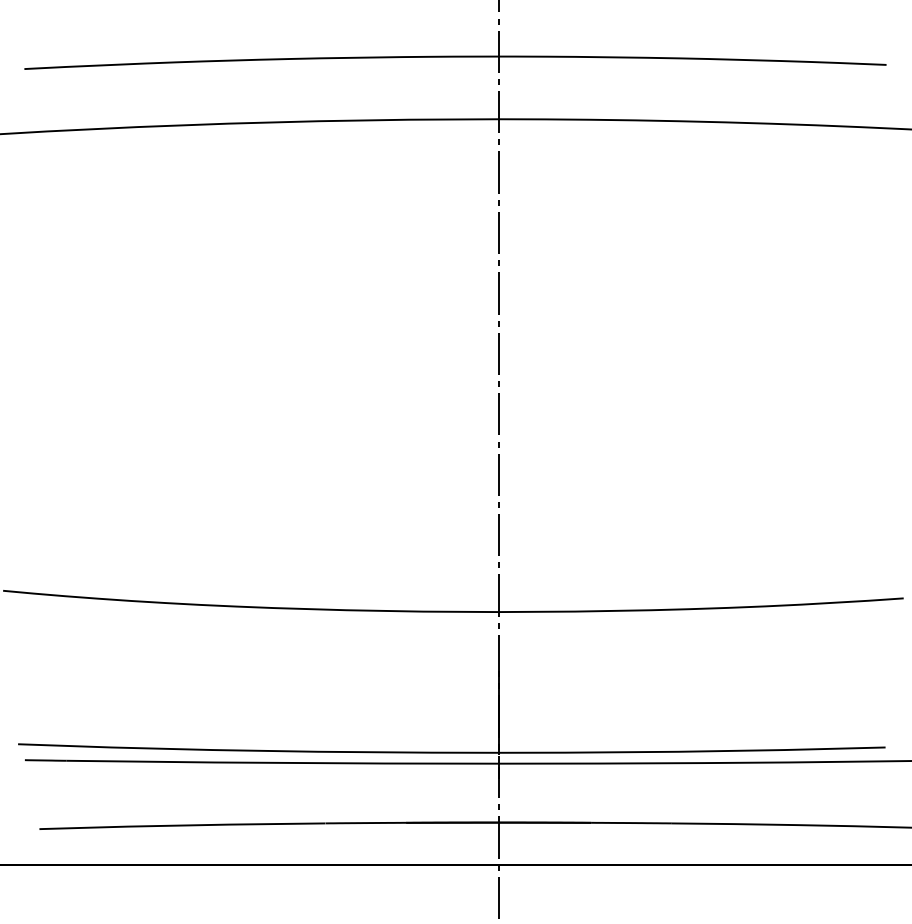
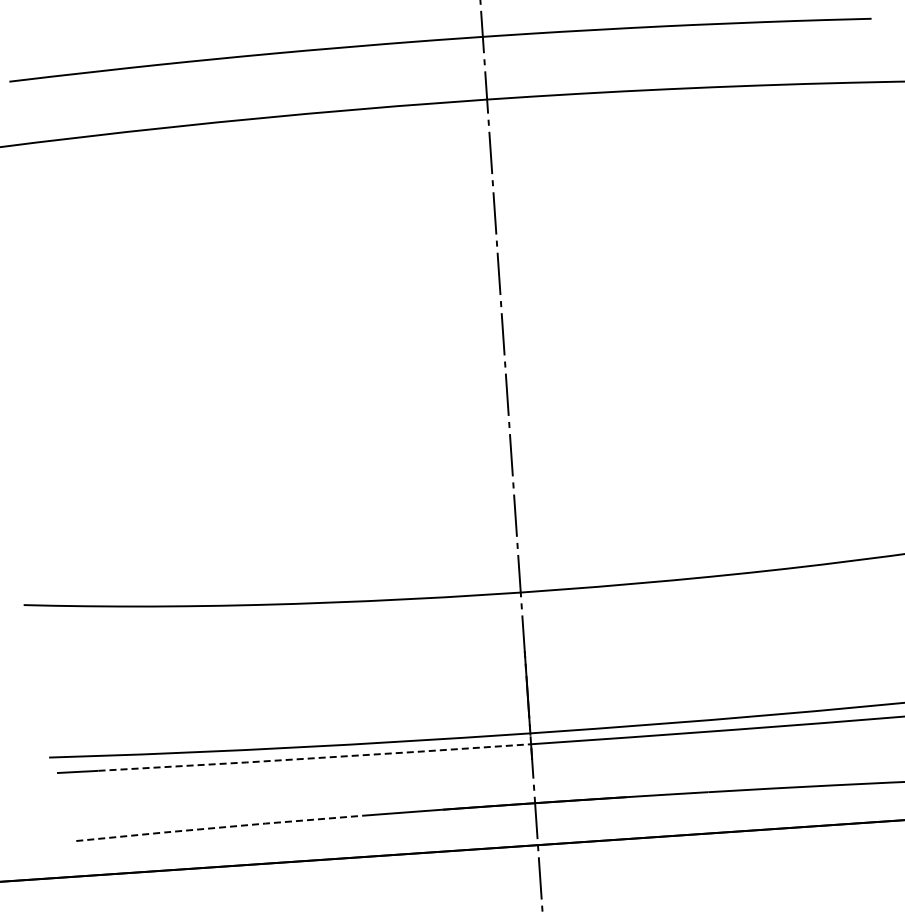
line: (283, 762) -> (315, 757), solid -> dashed
line: (182, 825) -> (219, 827), solid -> dashed

